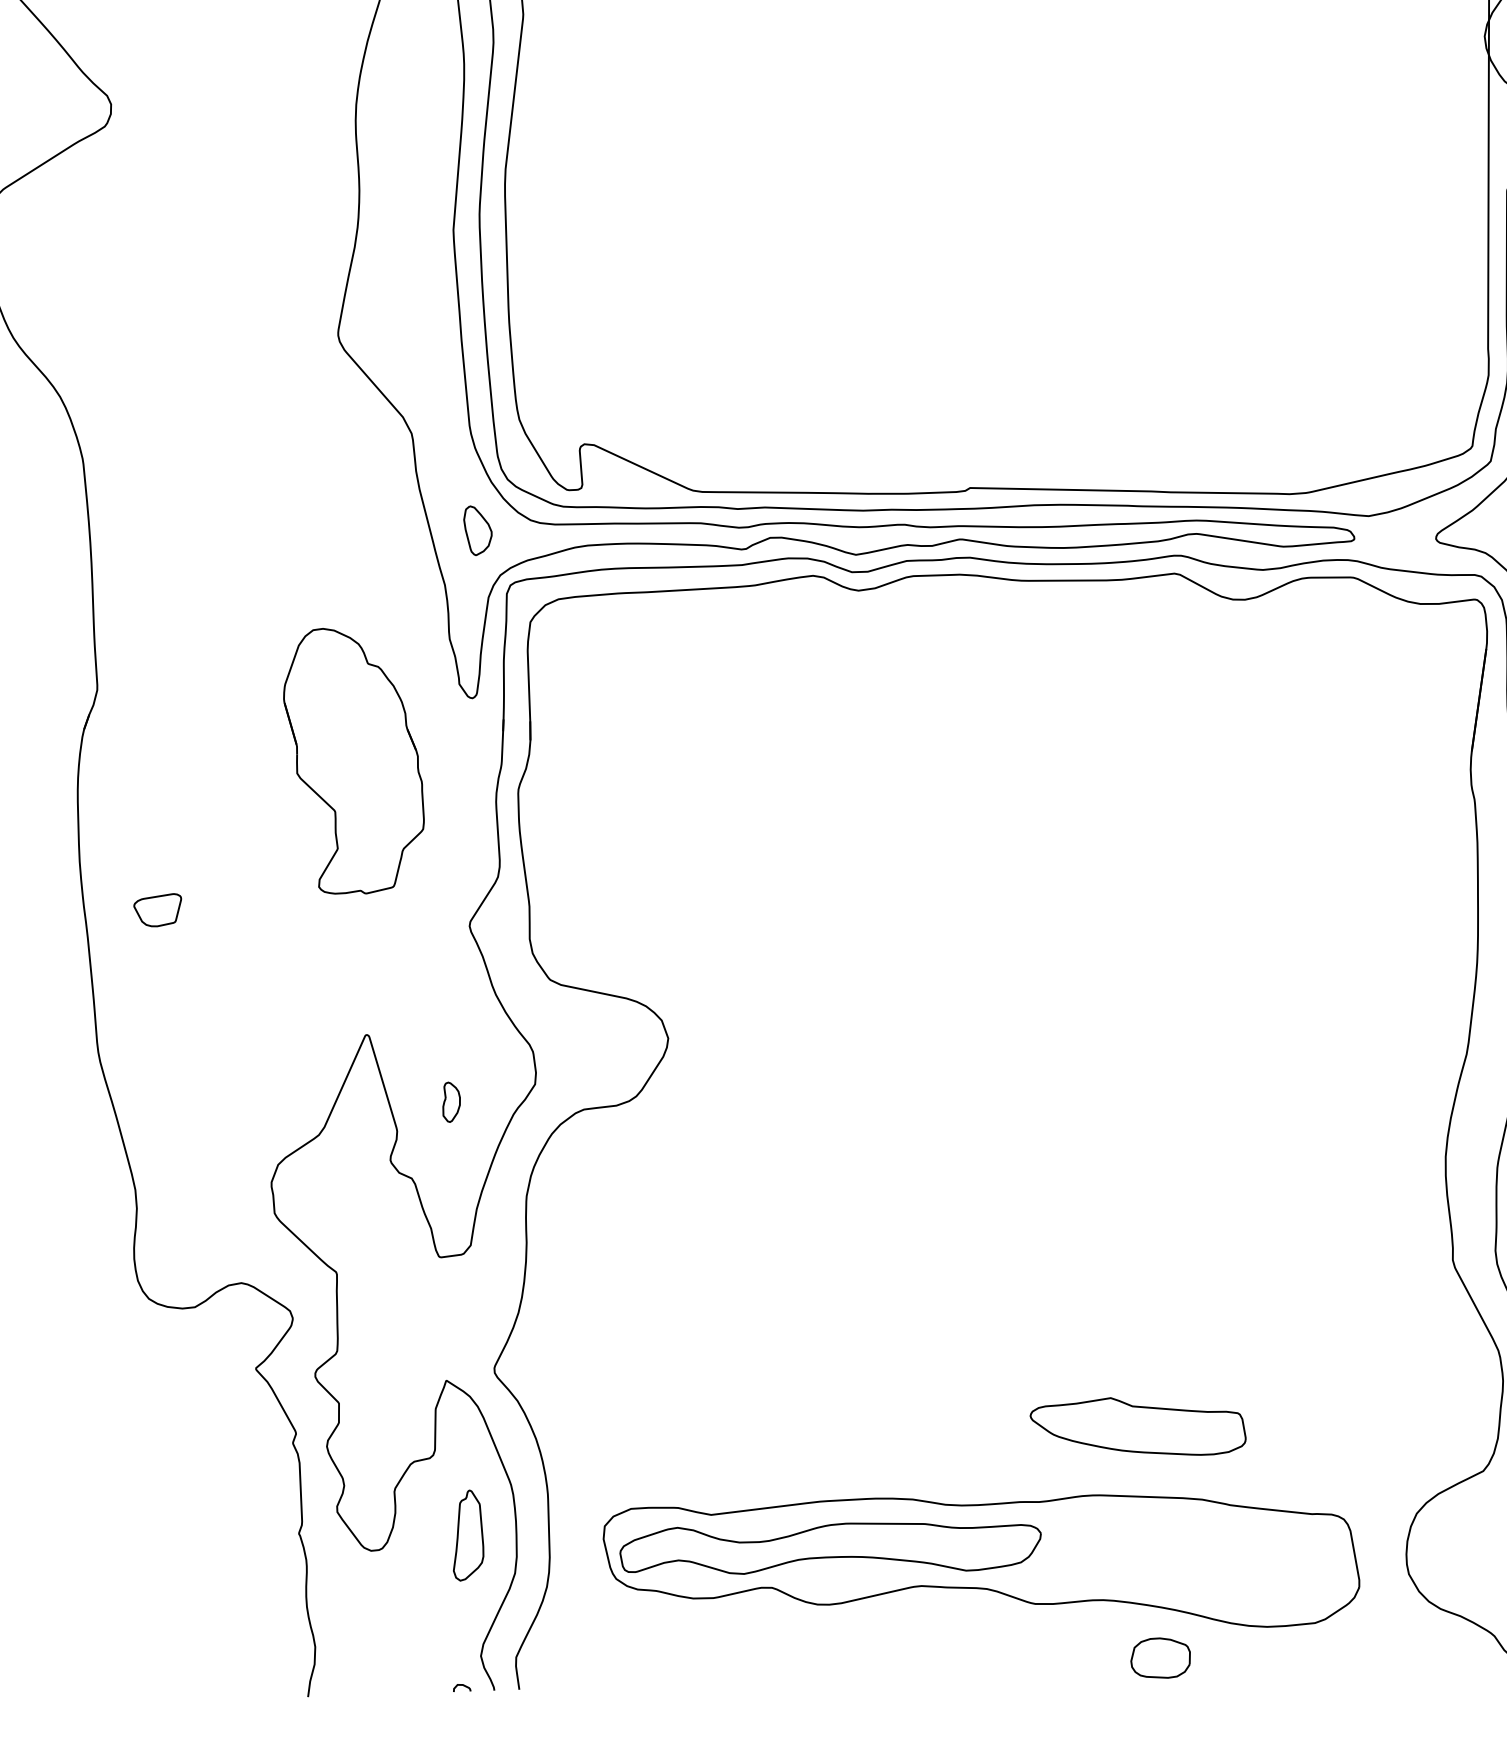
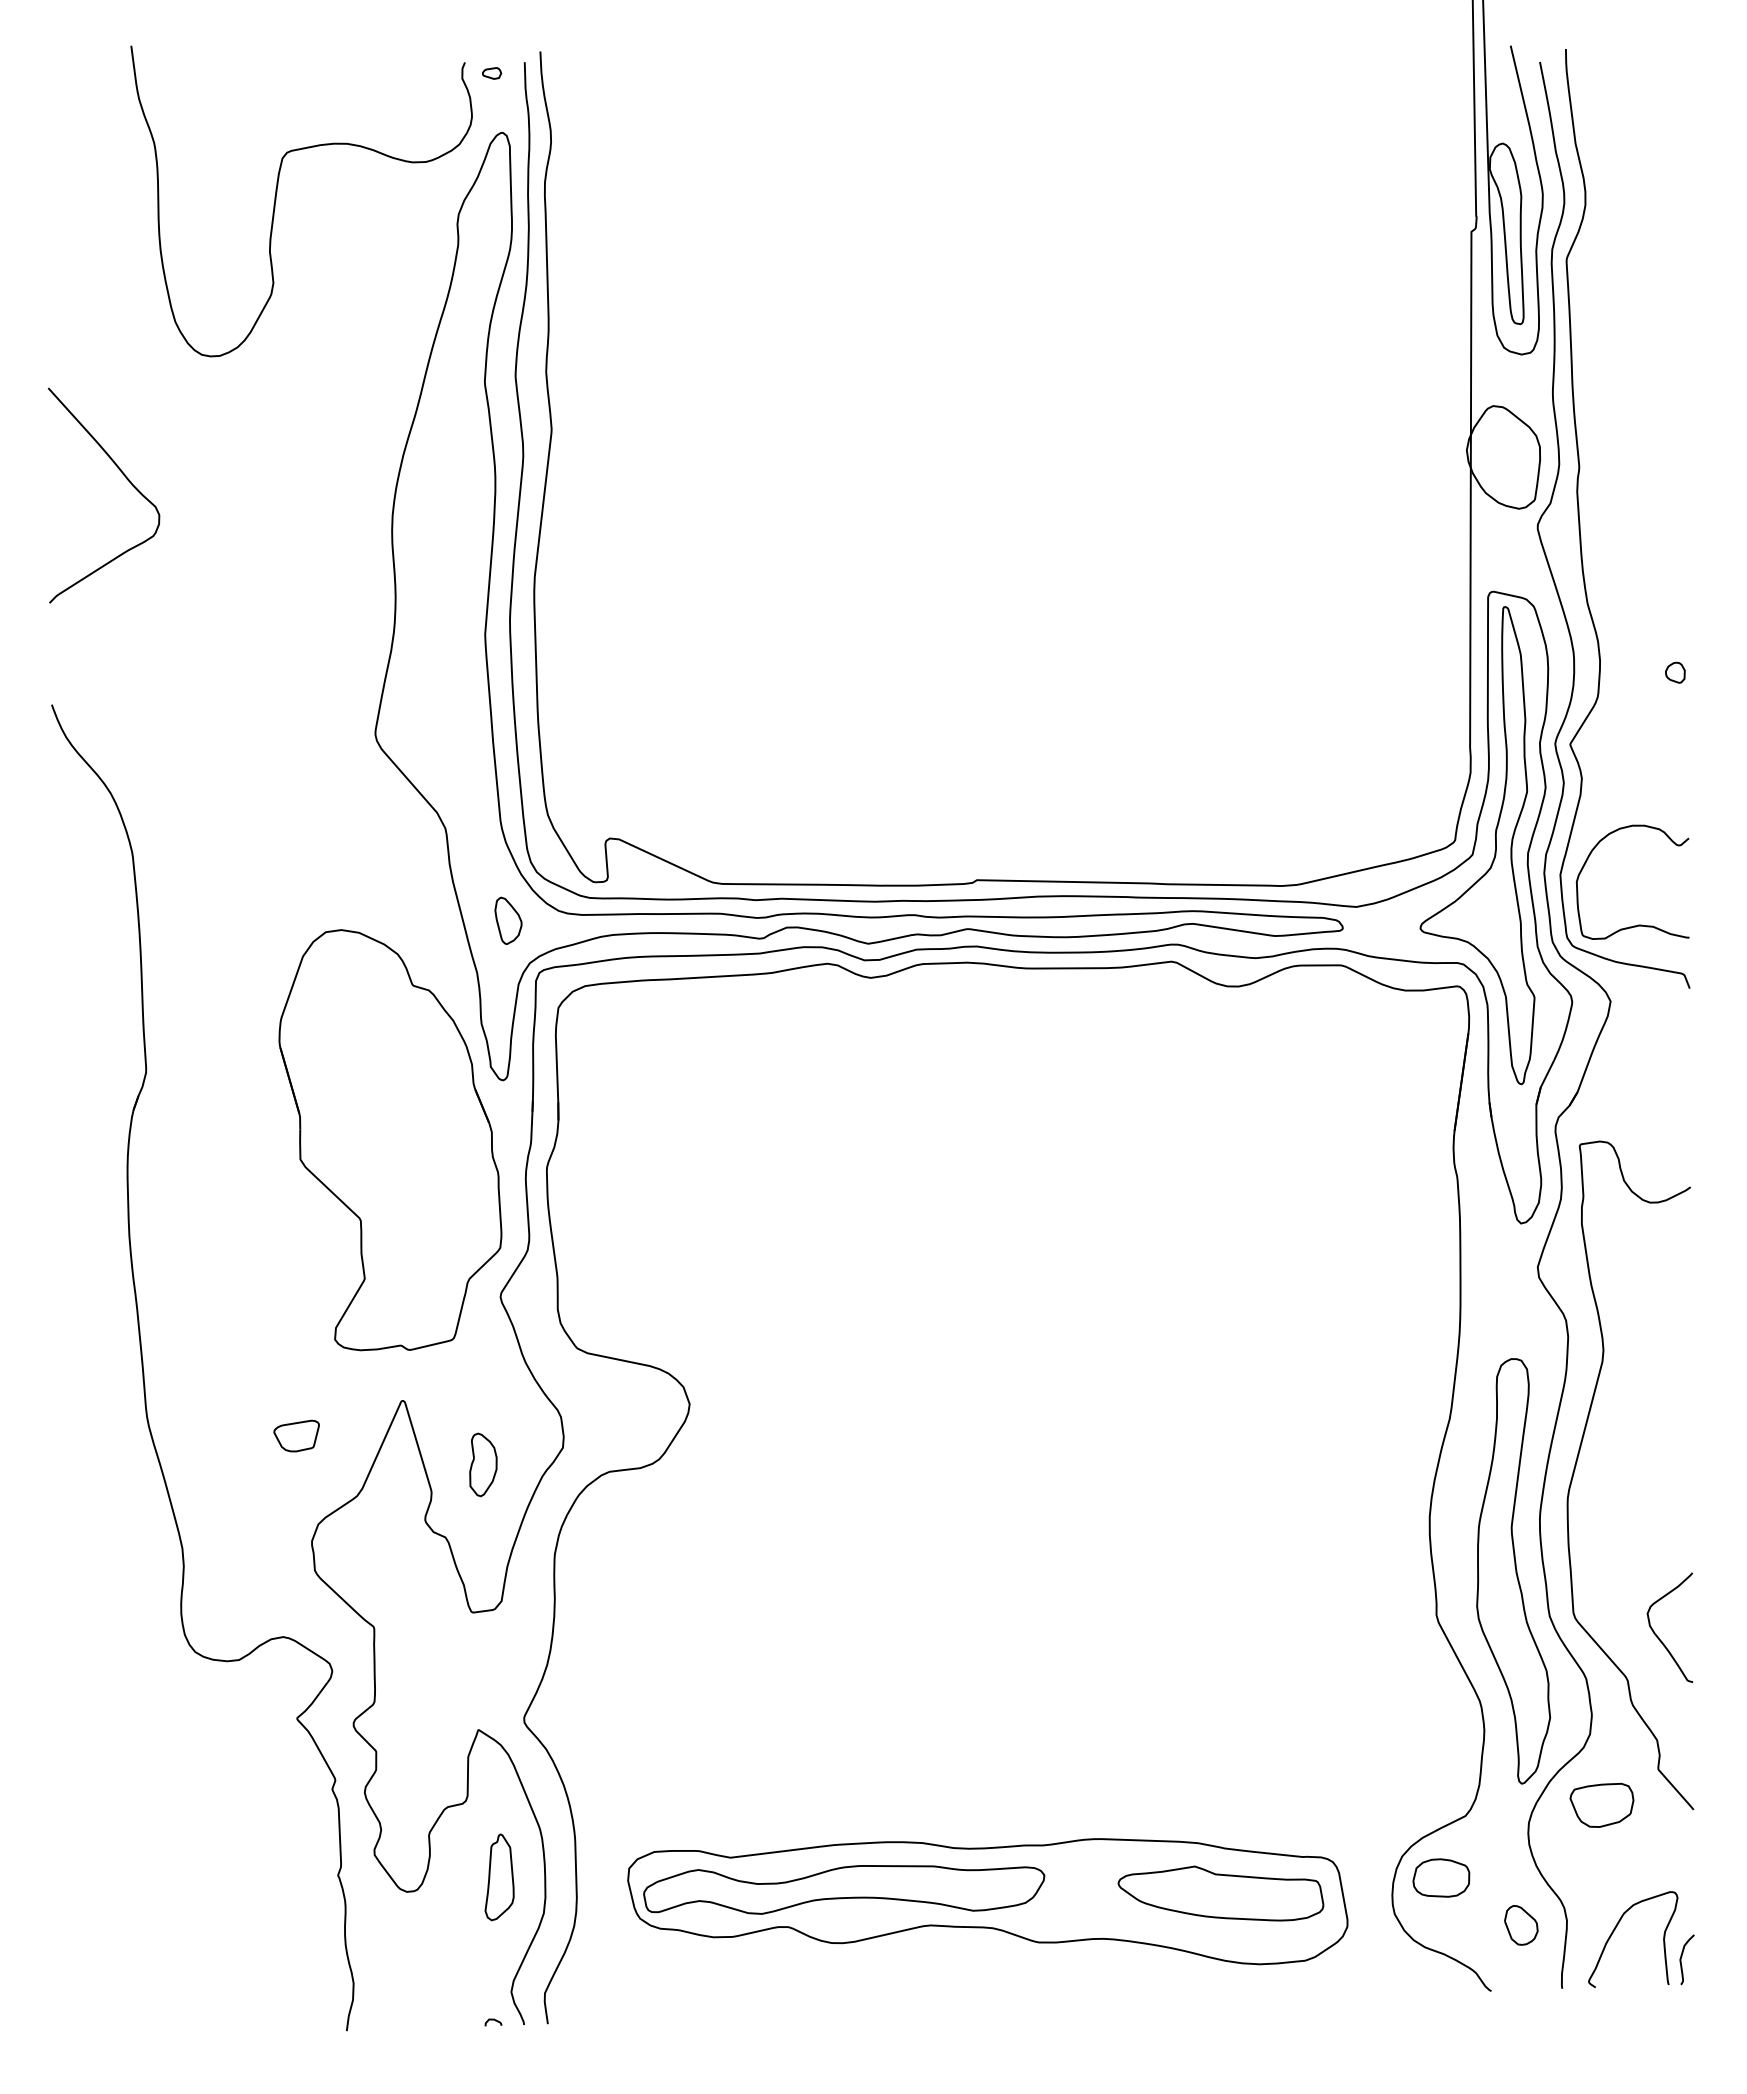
part: (354, 761) -> (390, 1140), size x1.67
part: (157, 909) -> (296, 1435), moved
part: (451, 1101) -> (483, 1464), size x1.67
part: (1137, 1426) -> (1220, 1893), moved
part: (1160, 1657) -> (1441, 1877), moved

